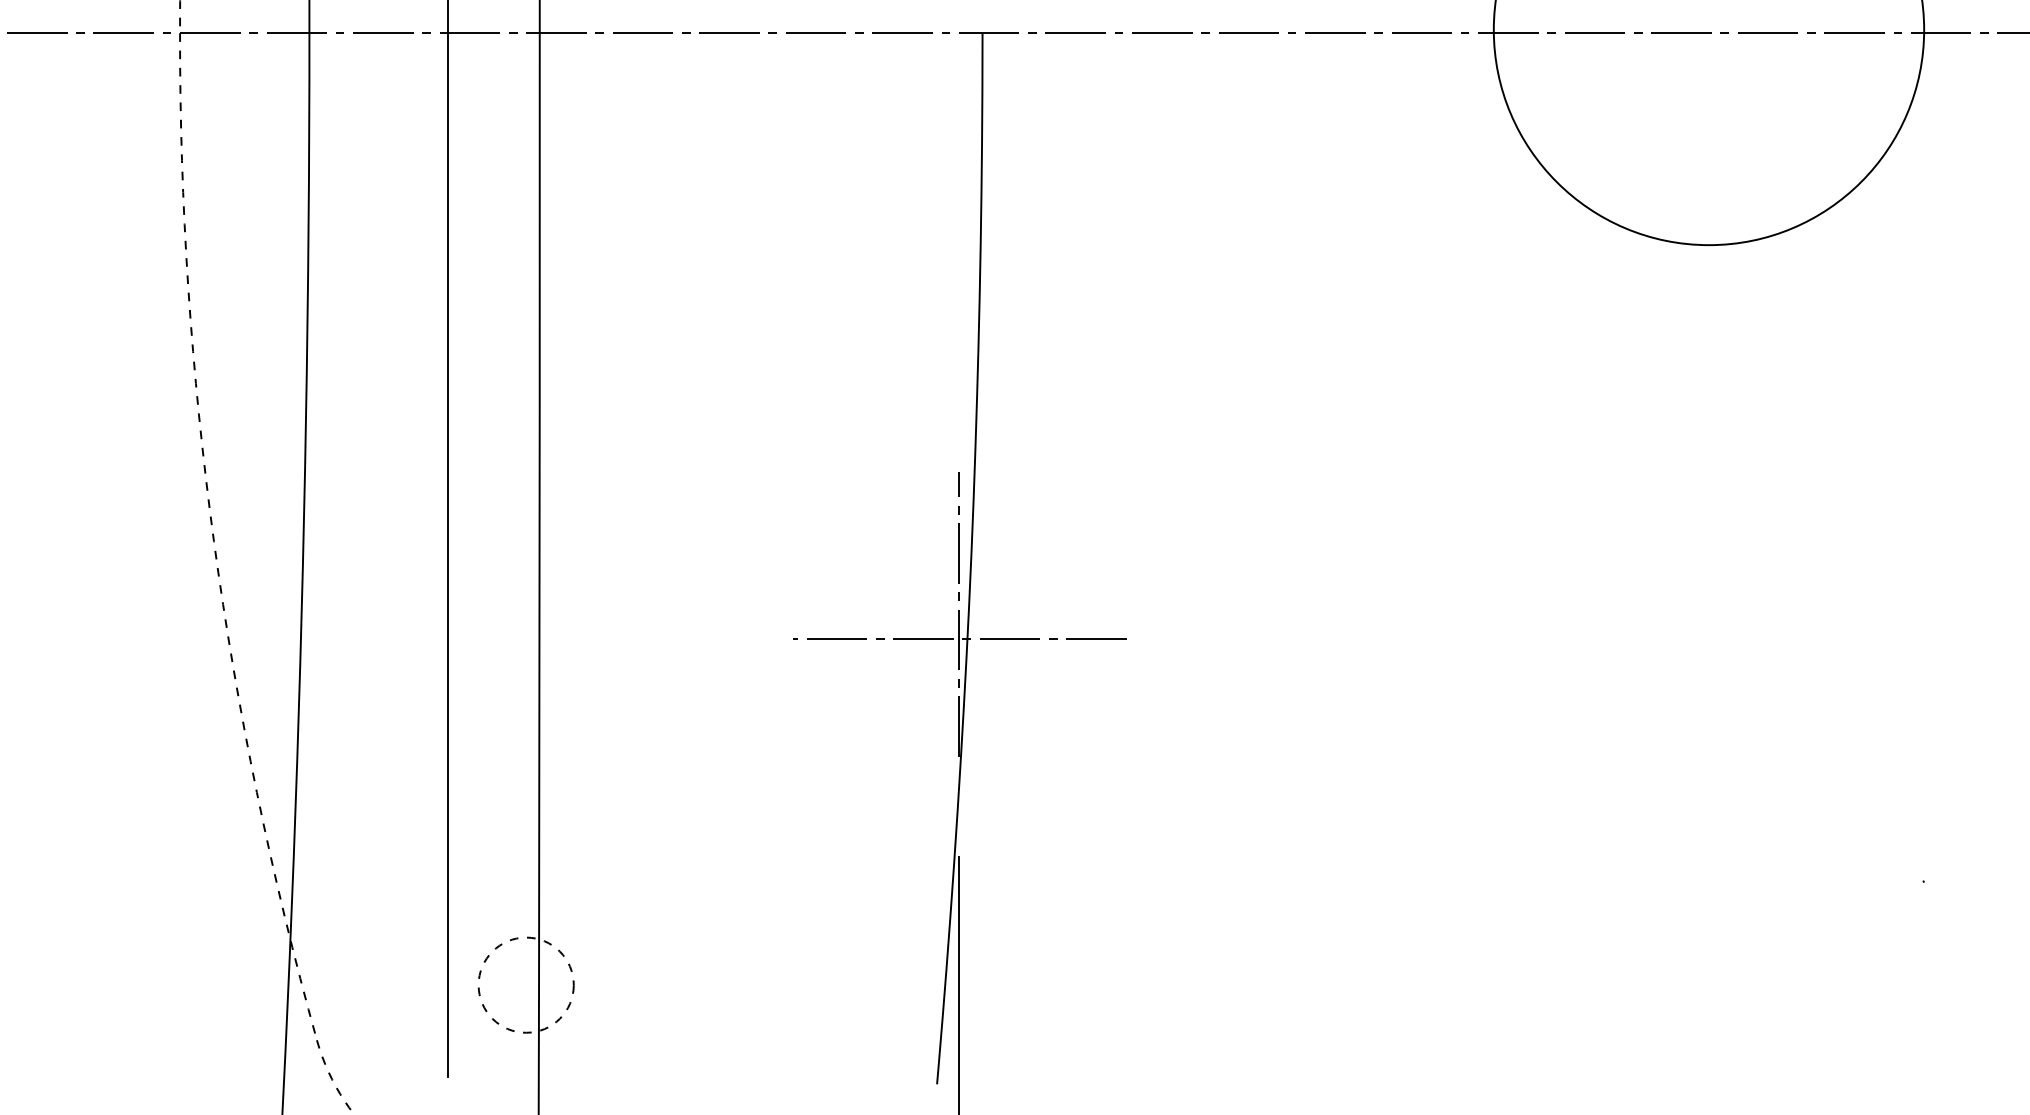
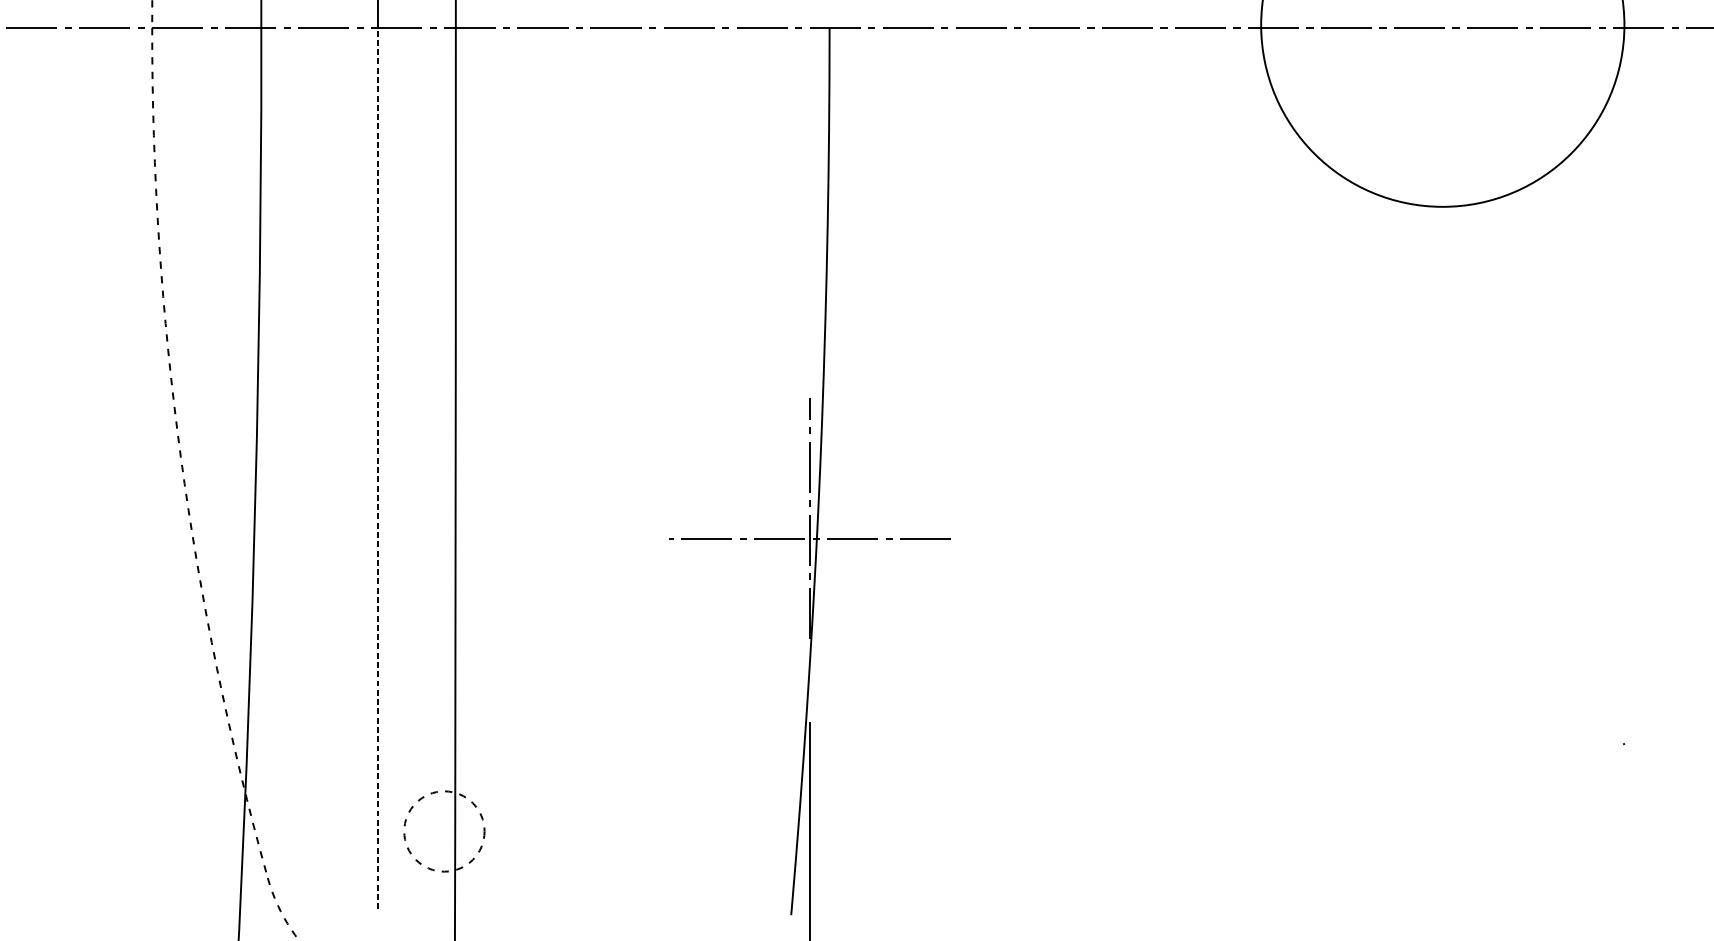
line: (447, 554) -> (377, 467), solid -> dashed

